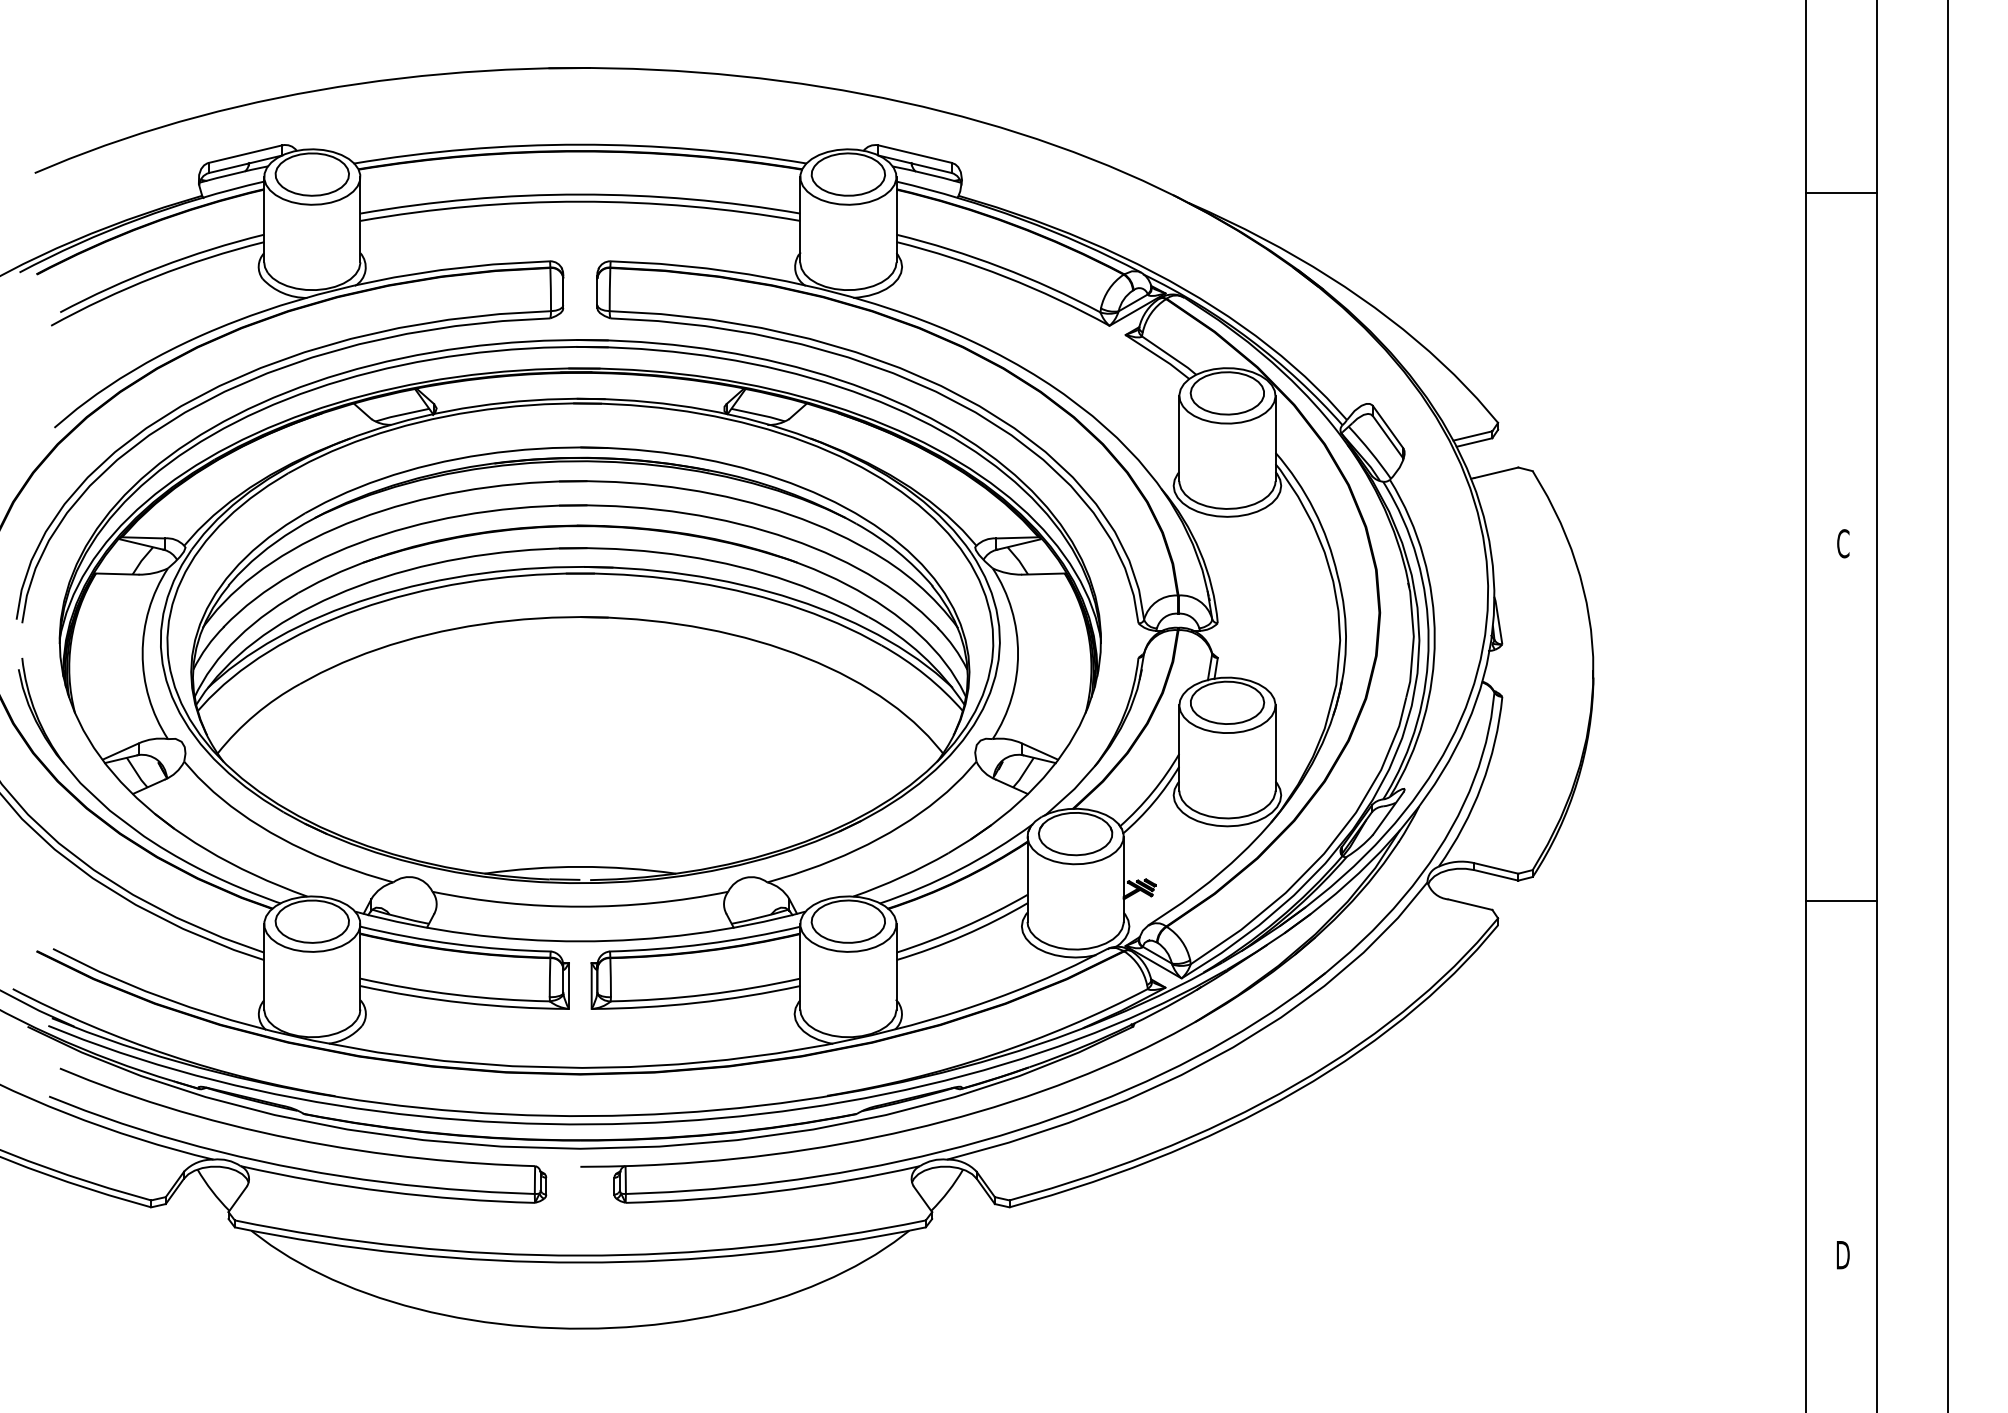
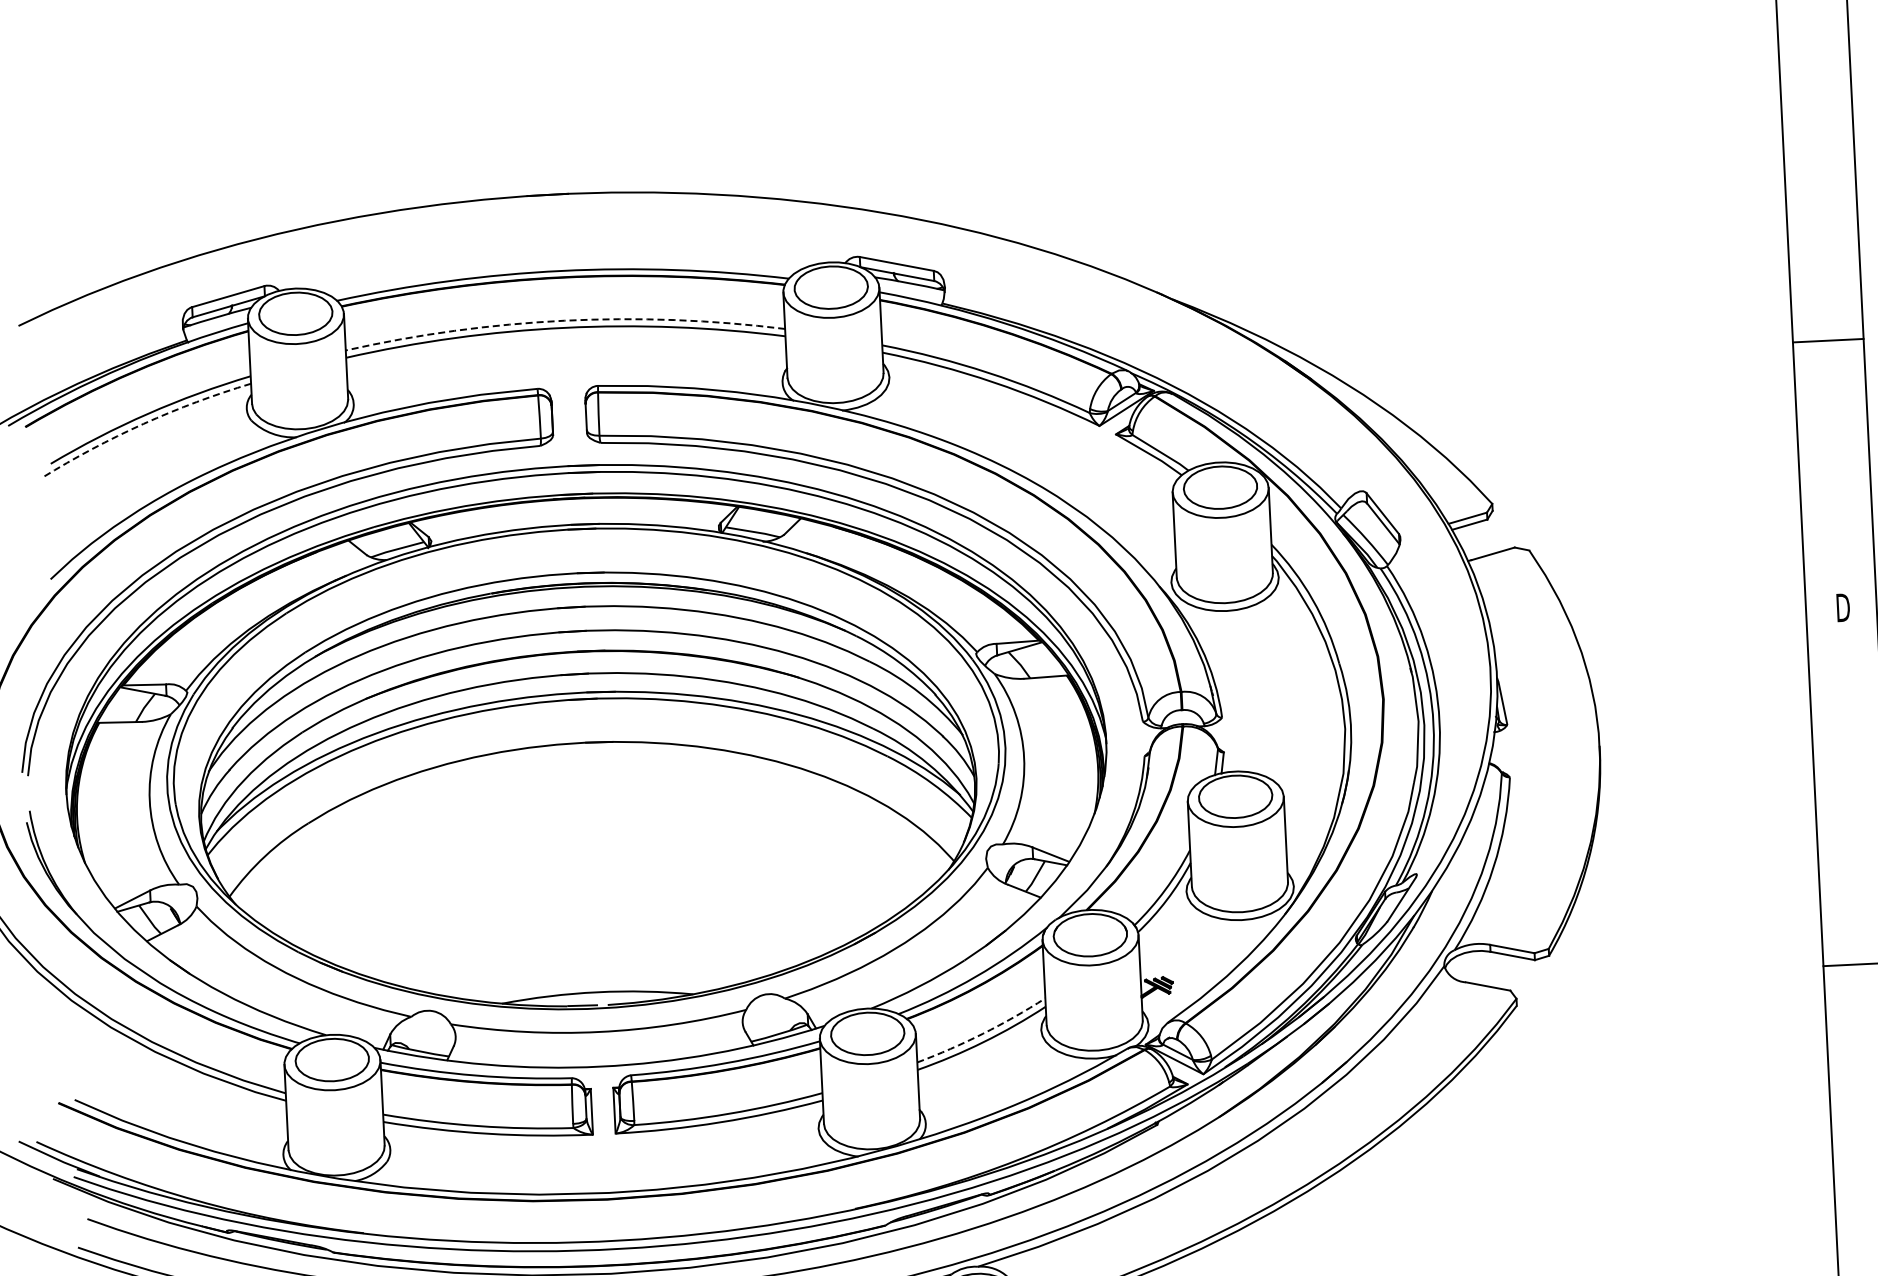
line: (1841, 193) -> (1828, 340), moved
arc: (580, 194) -> (564, 320), solid -> dashed
arc: (154, 277) -> (143, 424), solid -> dashed
text: (1843, 543) -> (1843, 607), C -> D
arc: (963, 927) -> (983, 1034), solid -> dashed

